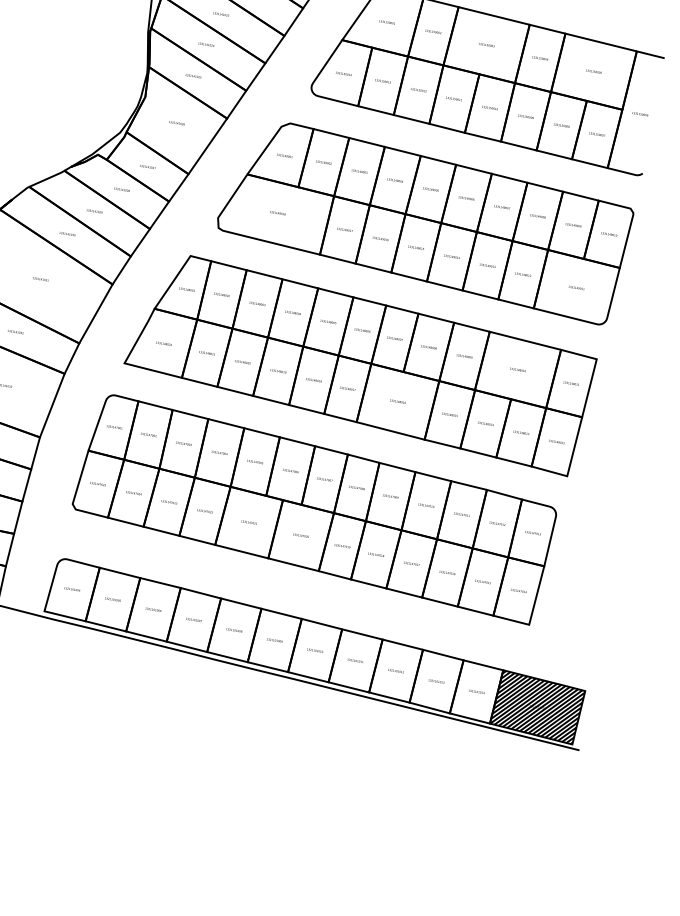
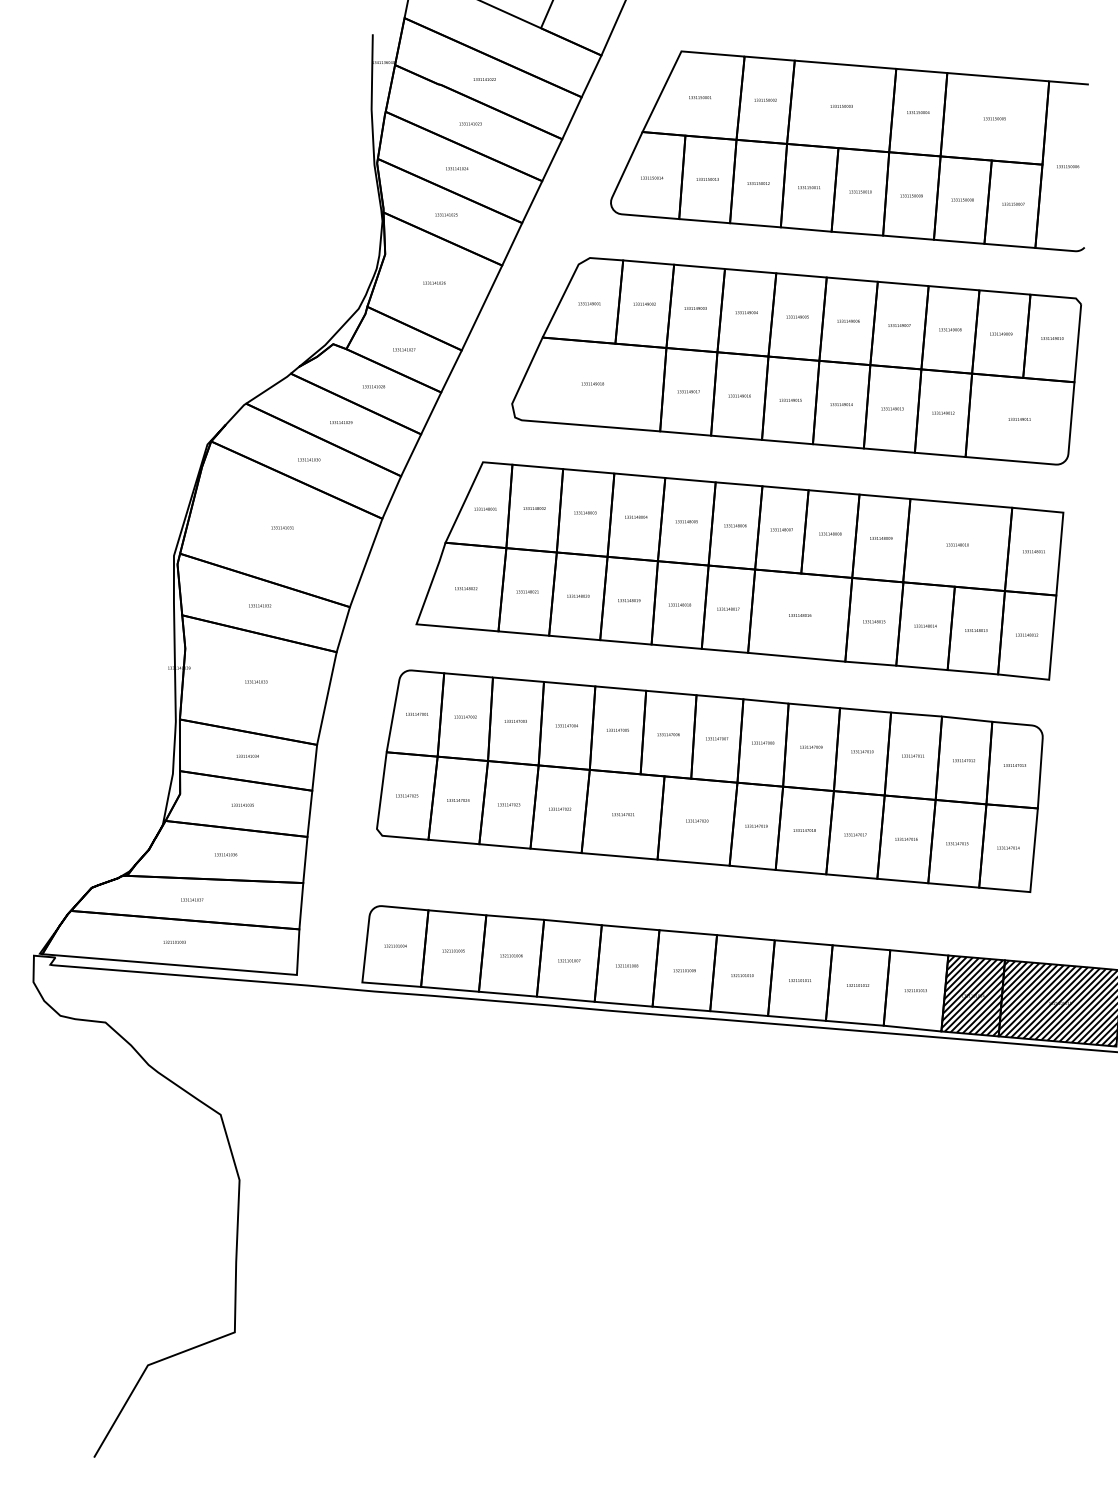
hatch: (476, 691) -> (972, 995), added

